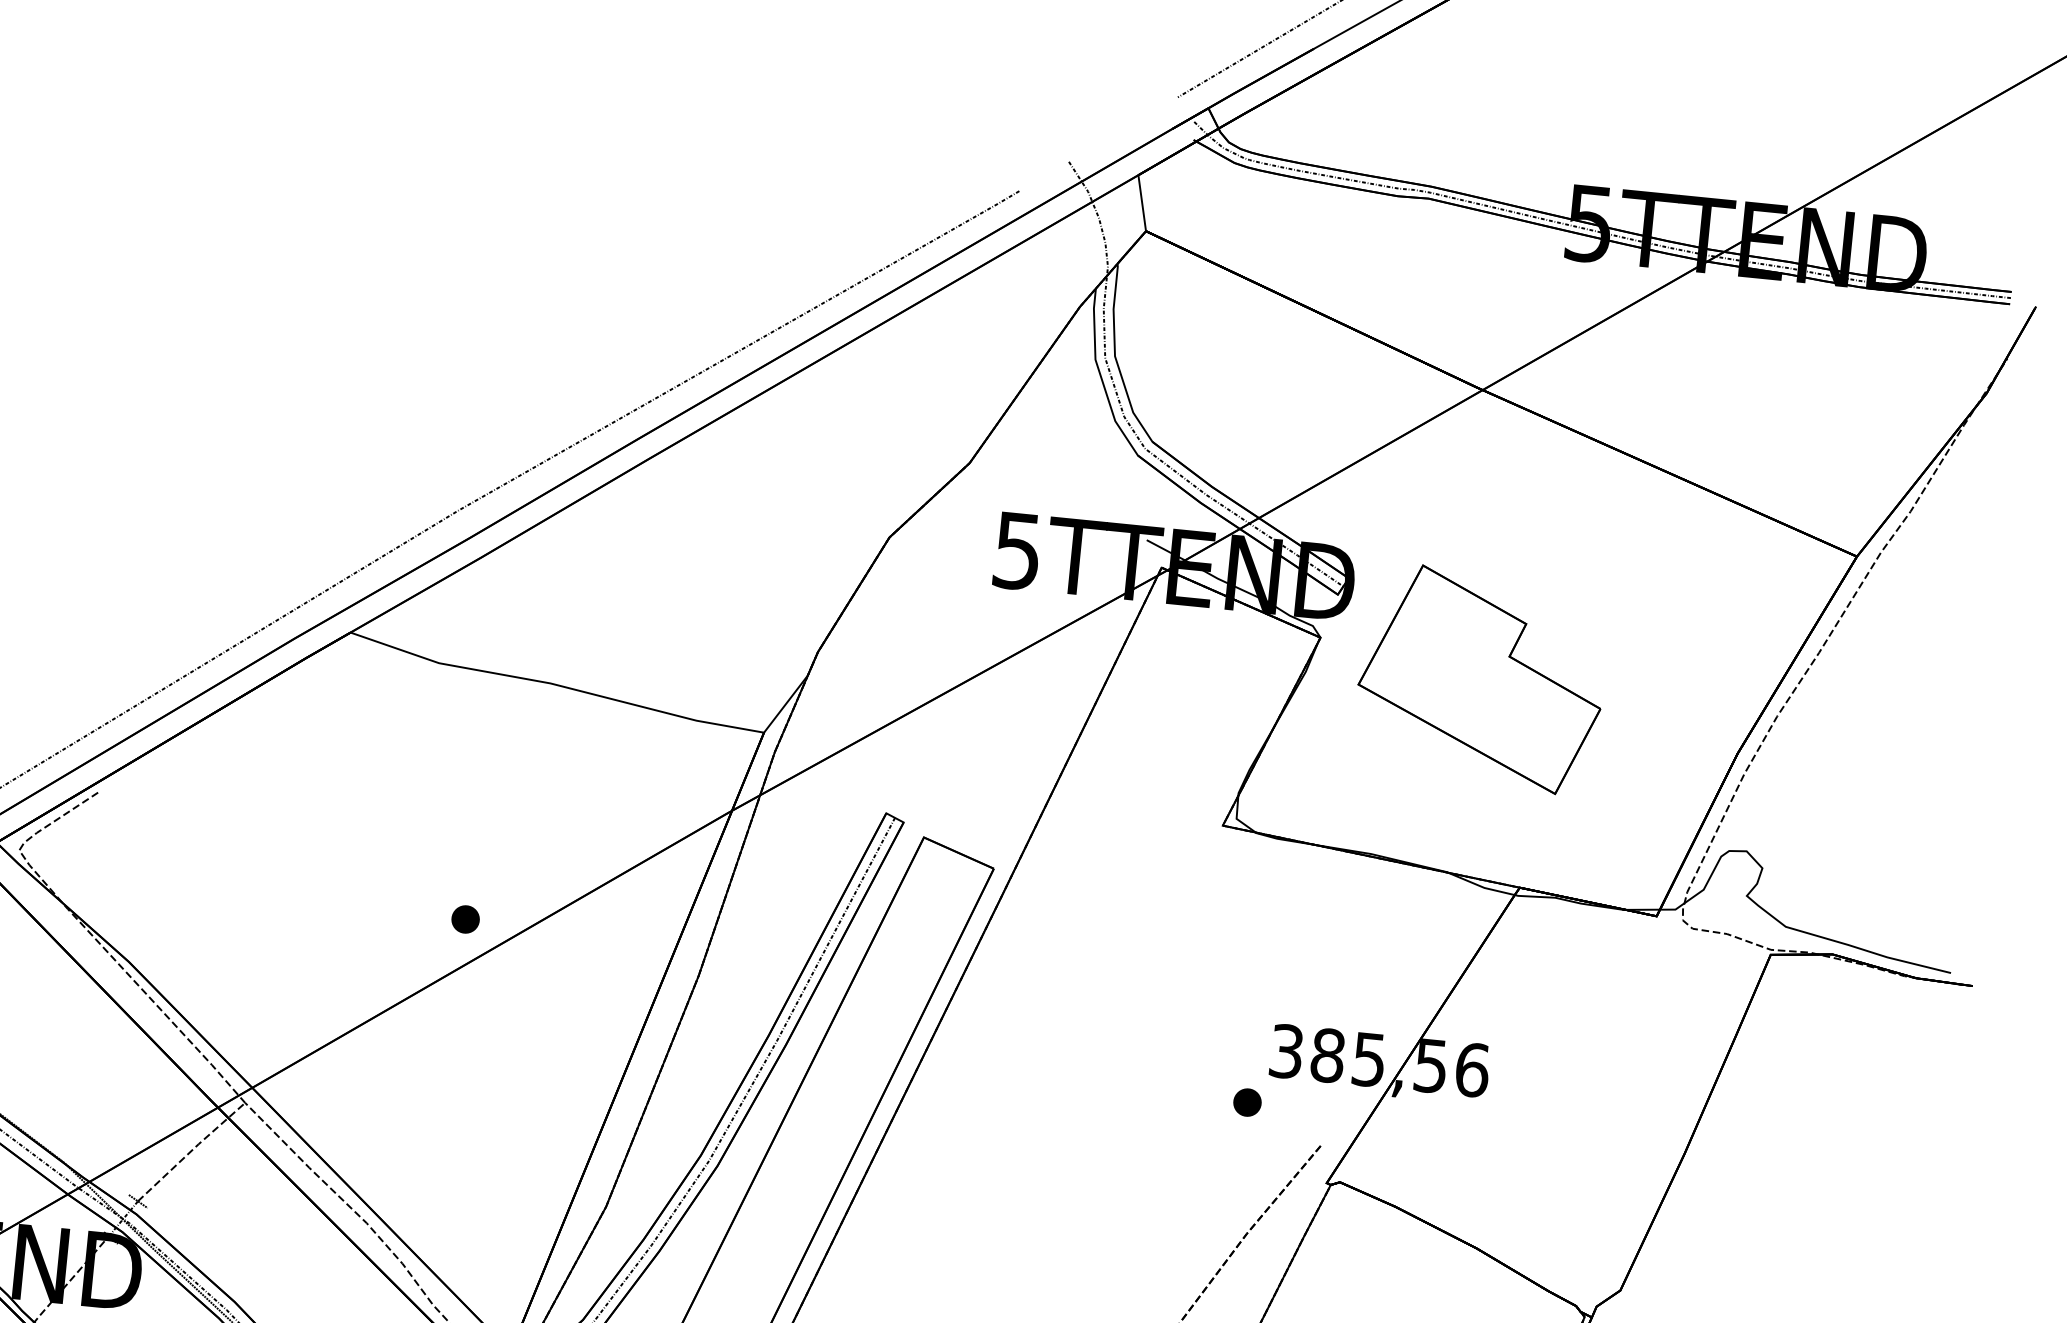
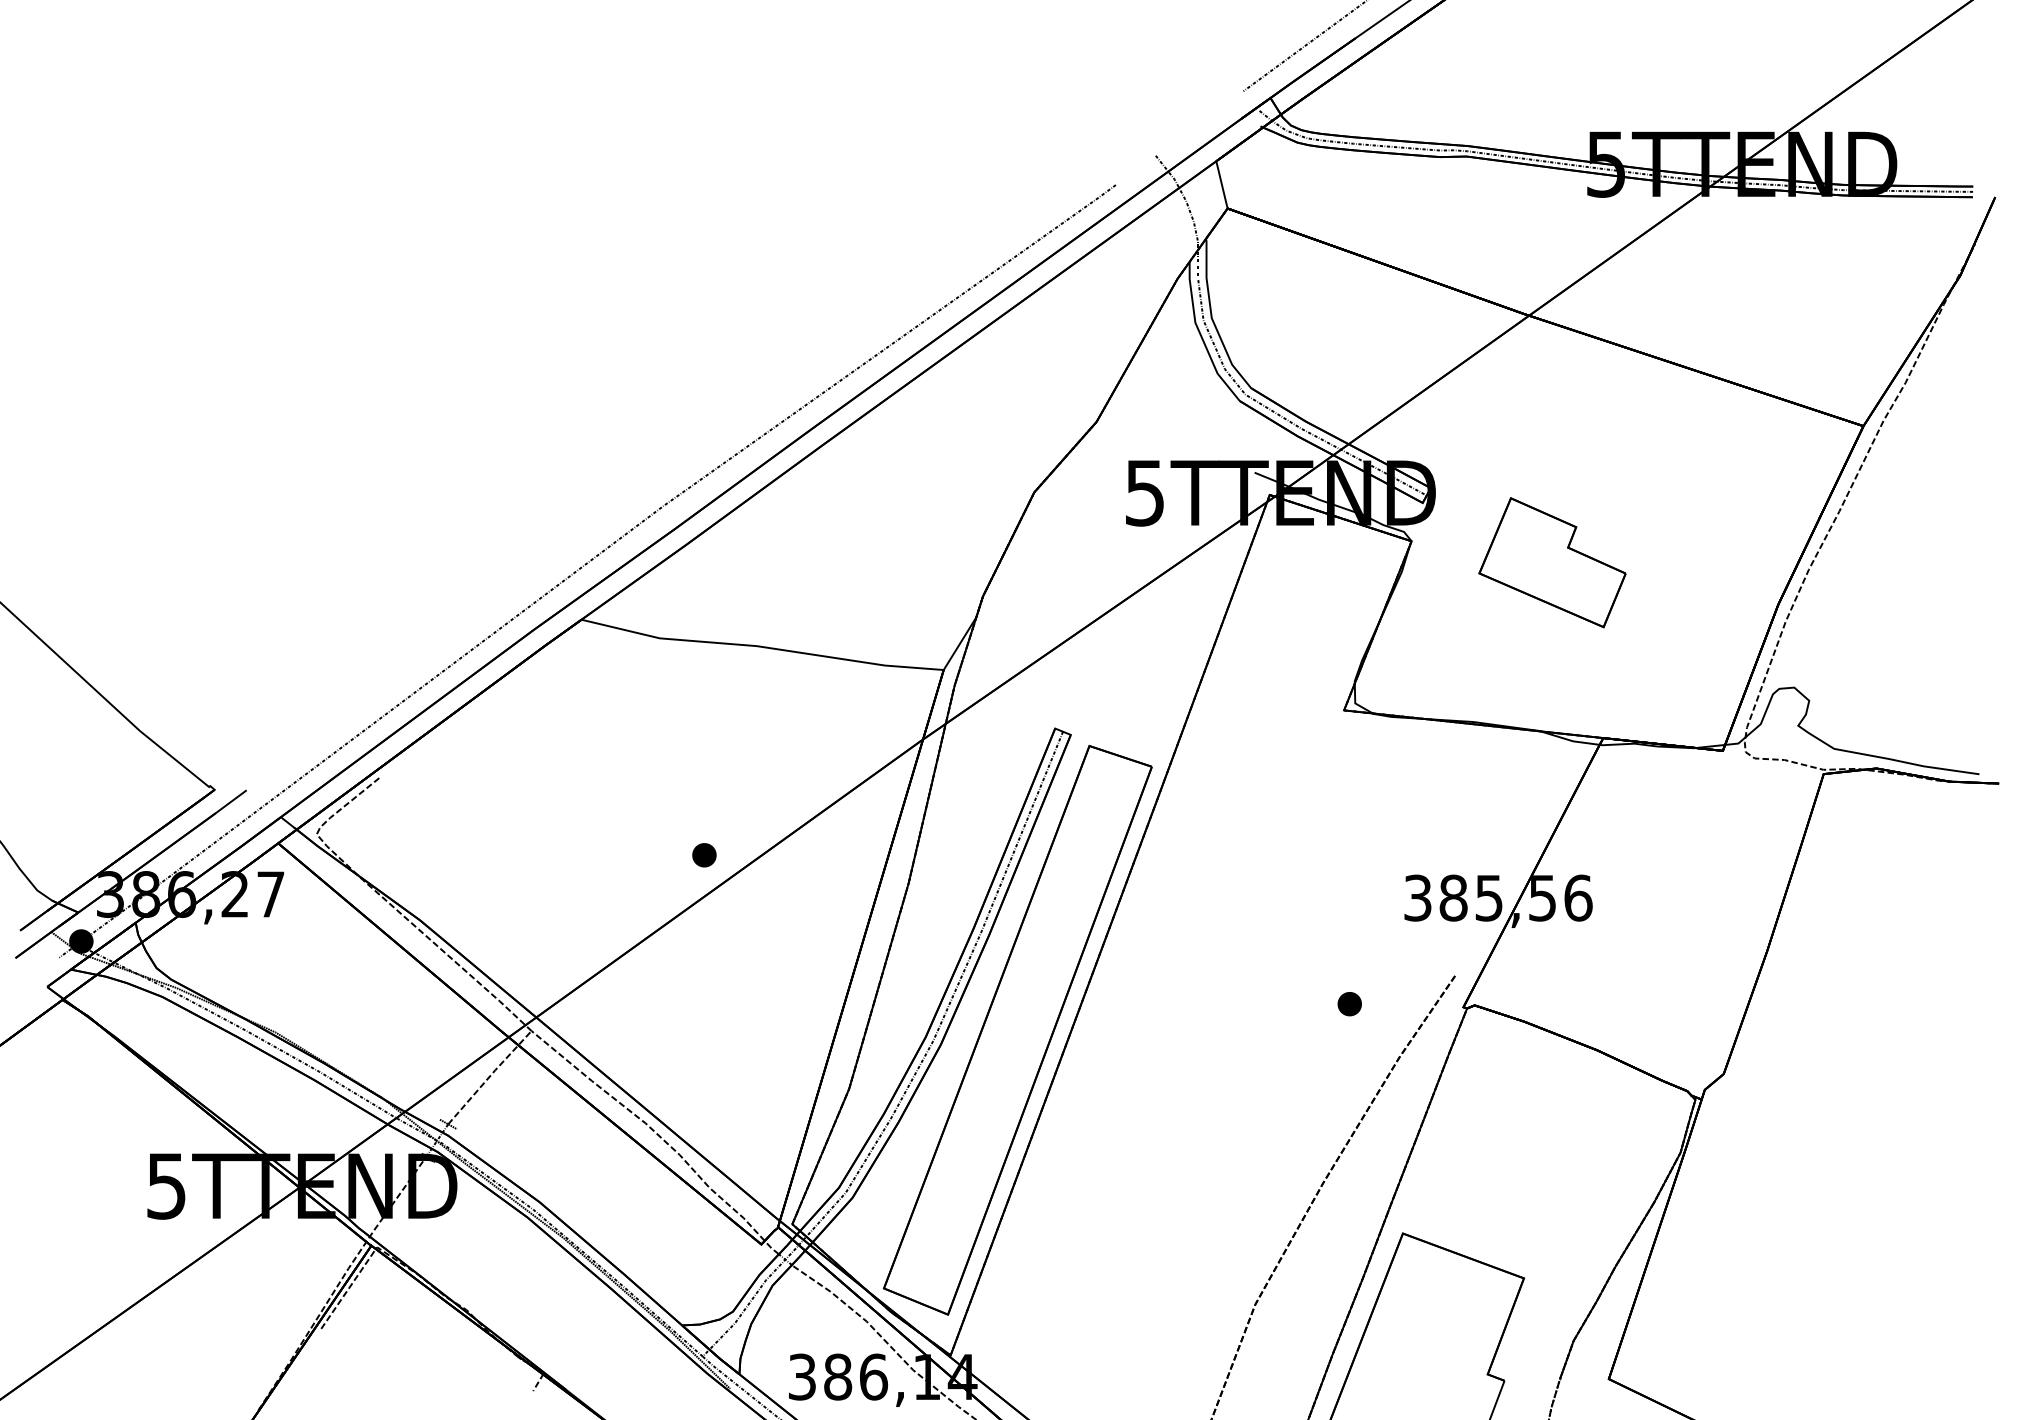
part: (1481, 678) -> (1552, 562), size x0.7
part: (1247, 1102) -> (1349, 1004), moved

